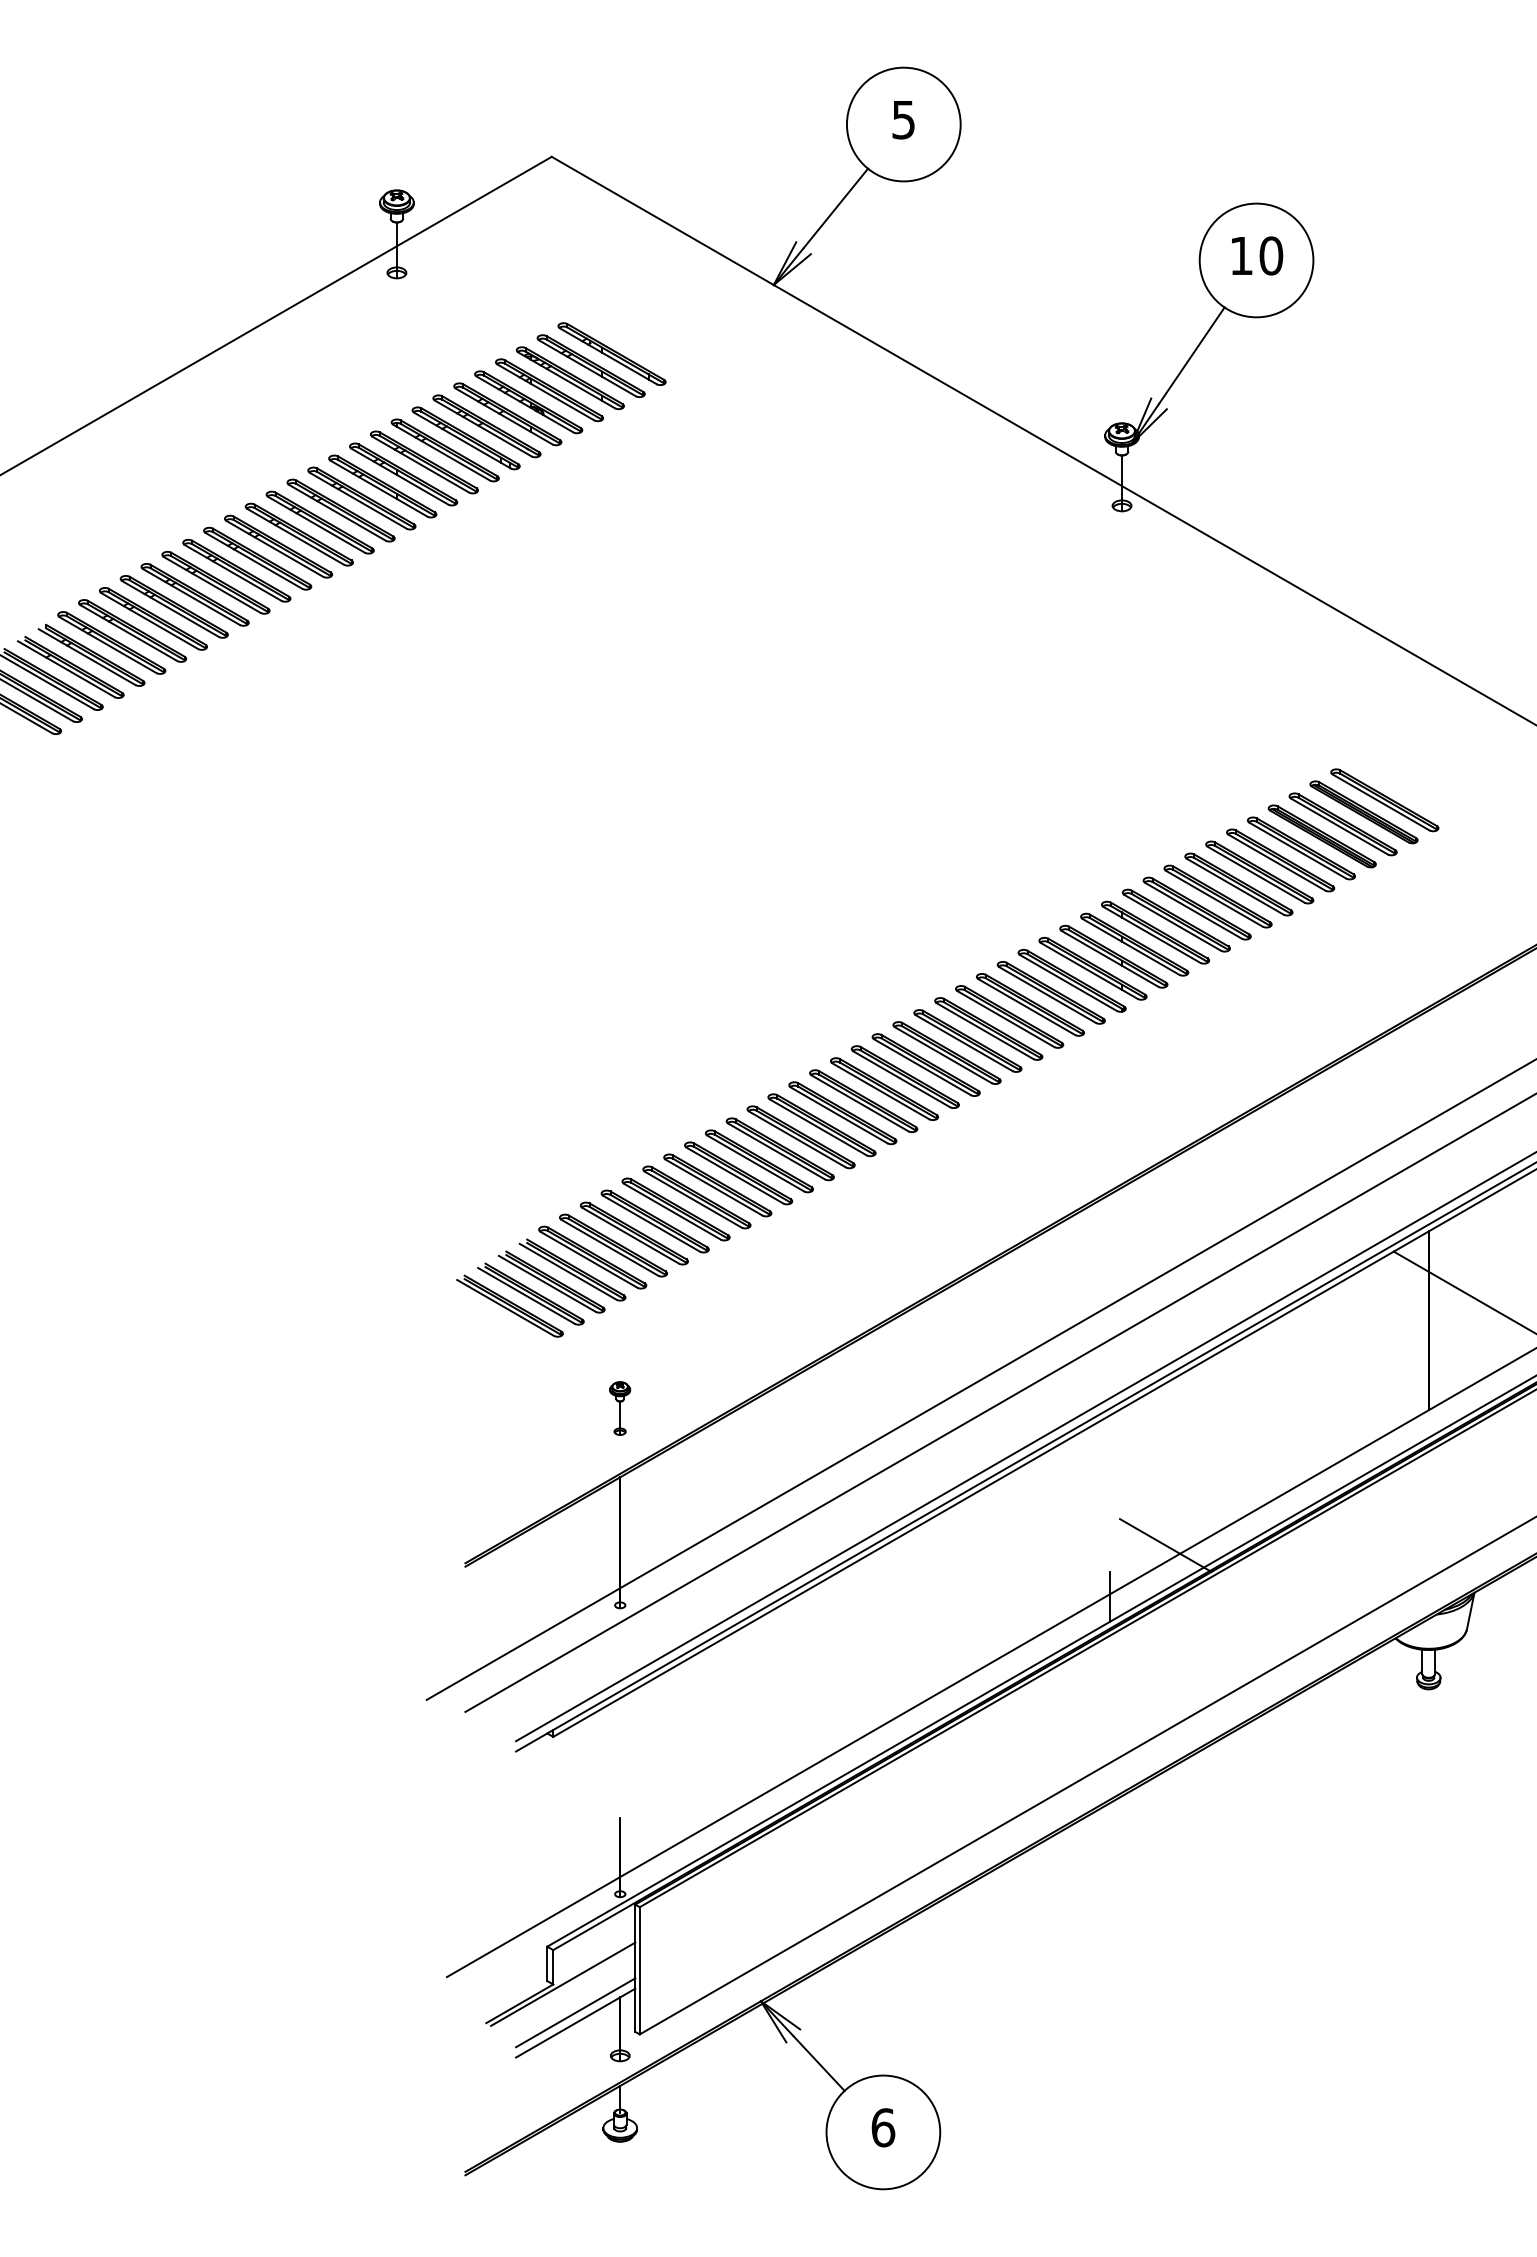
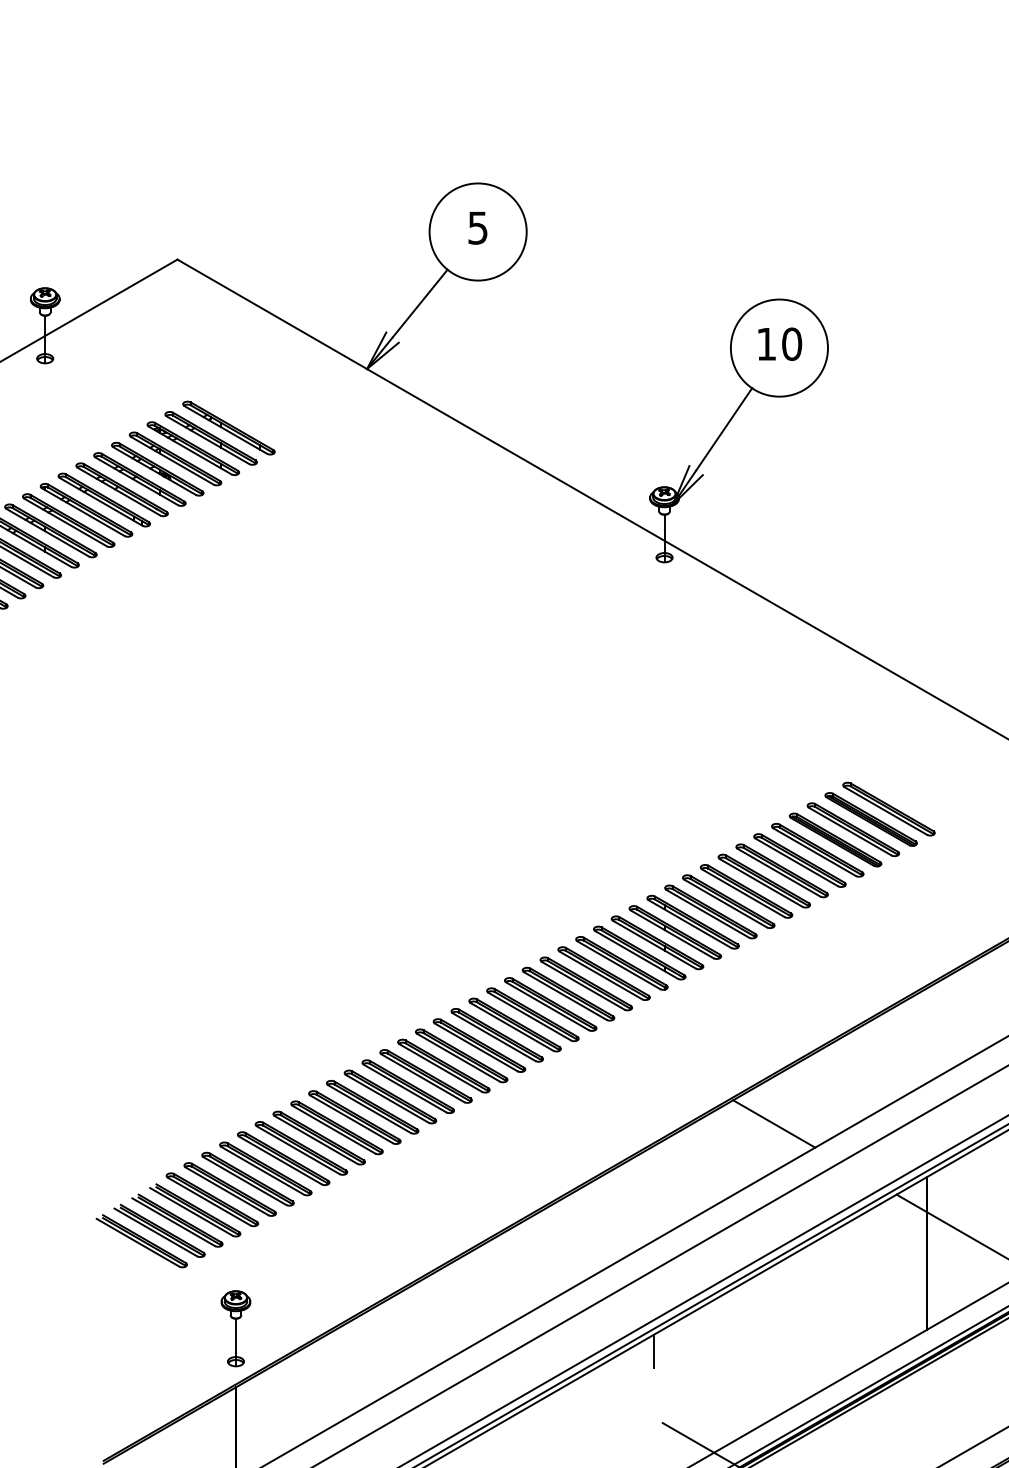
line: (1250, 1168) -> (774, 1123), added
part: (619, 1408) -> (235, 1328), size x1.67
line: (1109, 1434) -> (653, 1350), added

